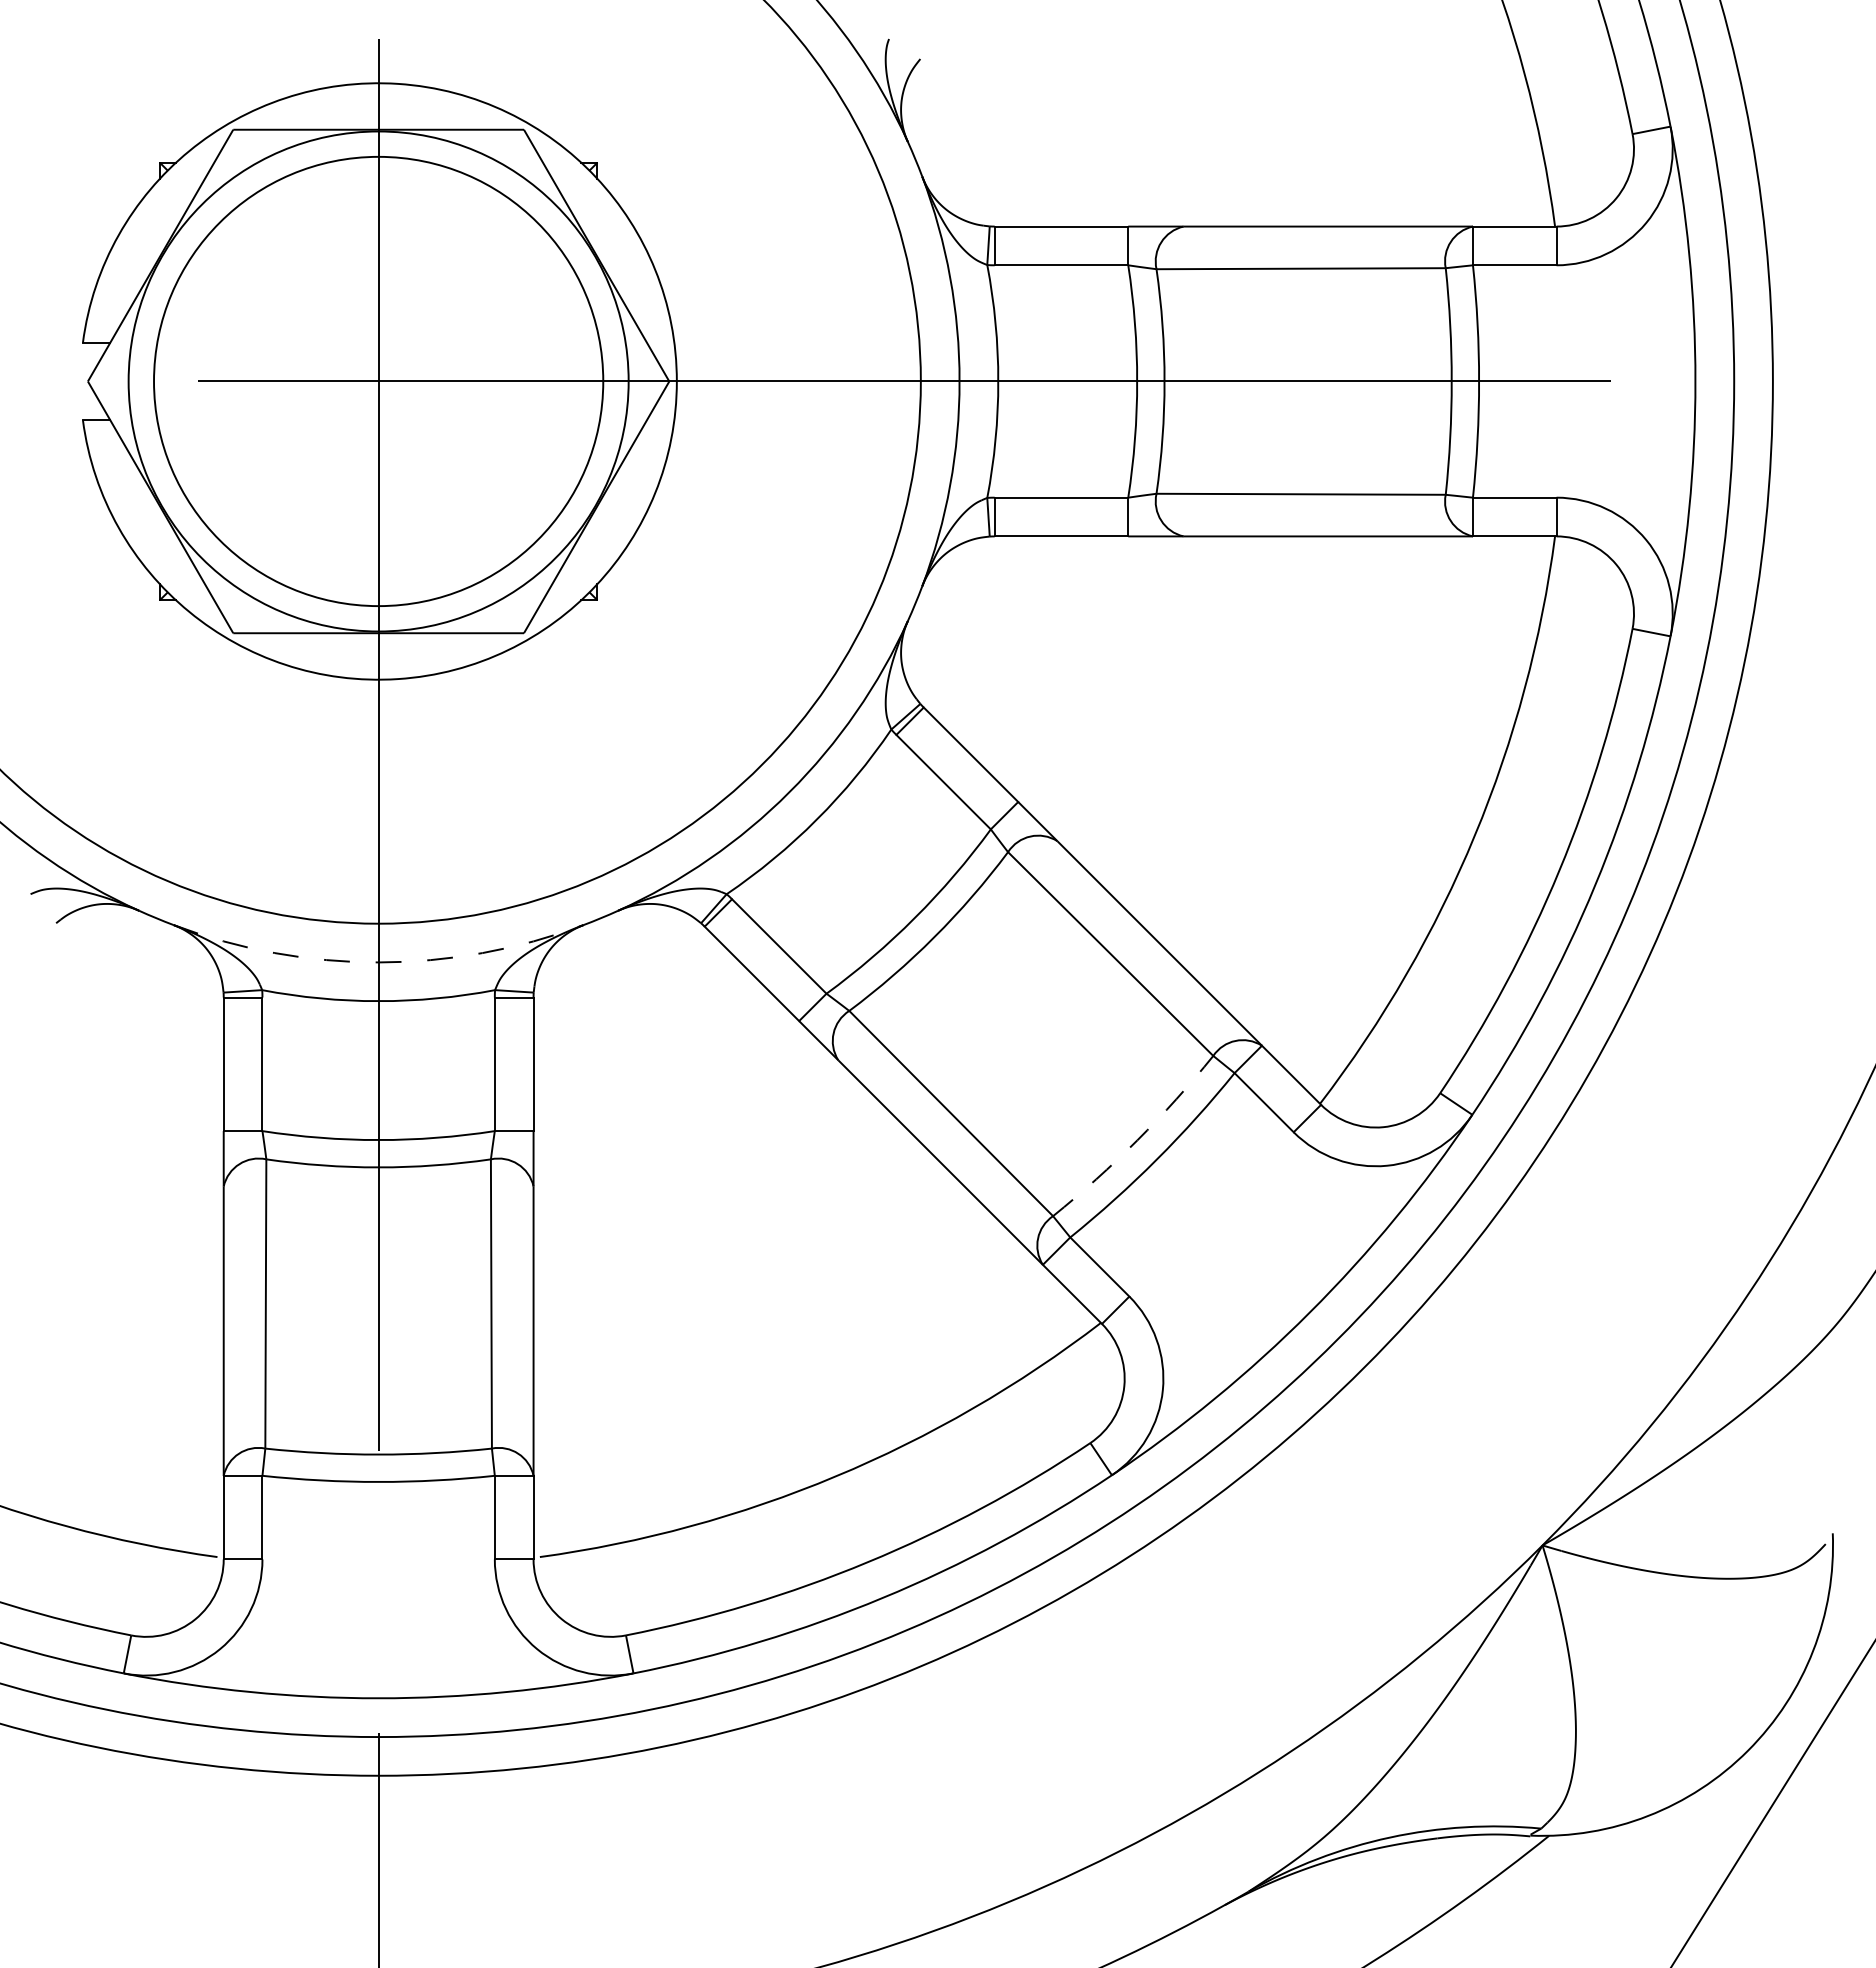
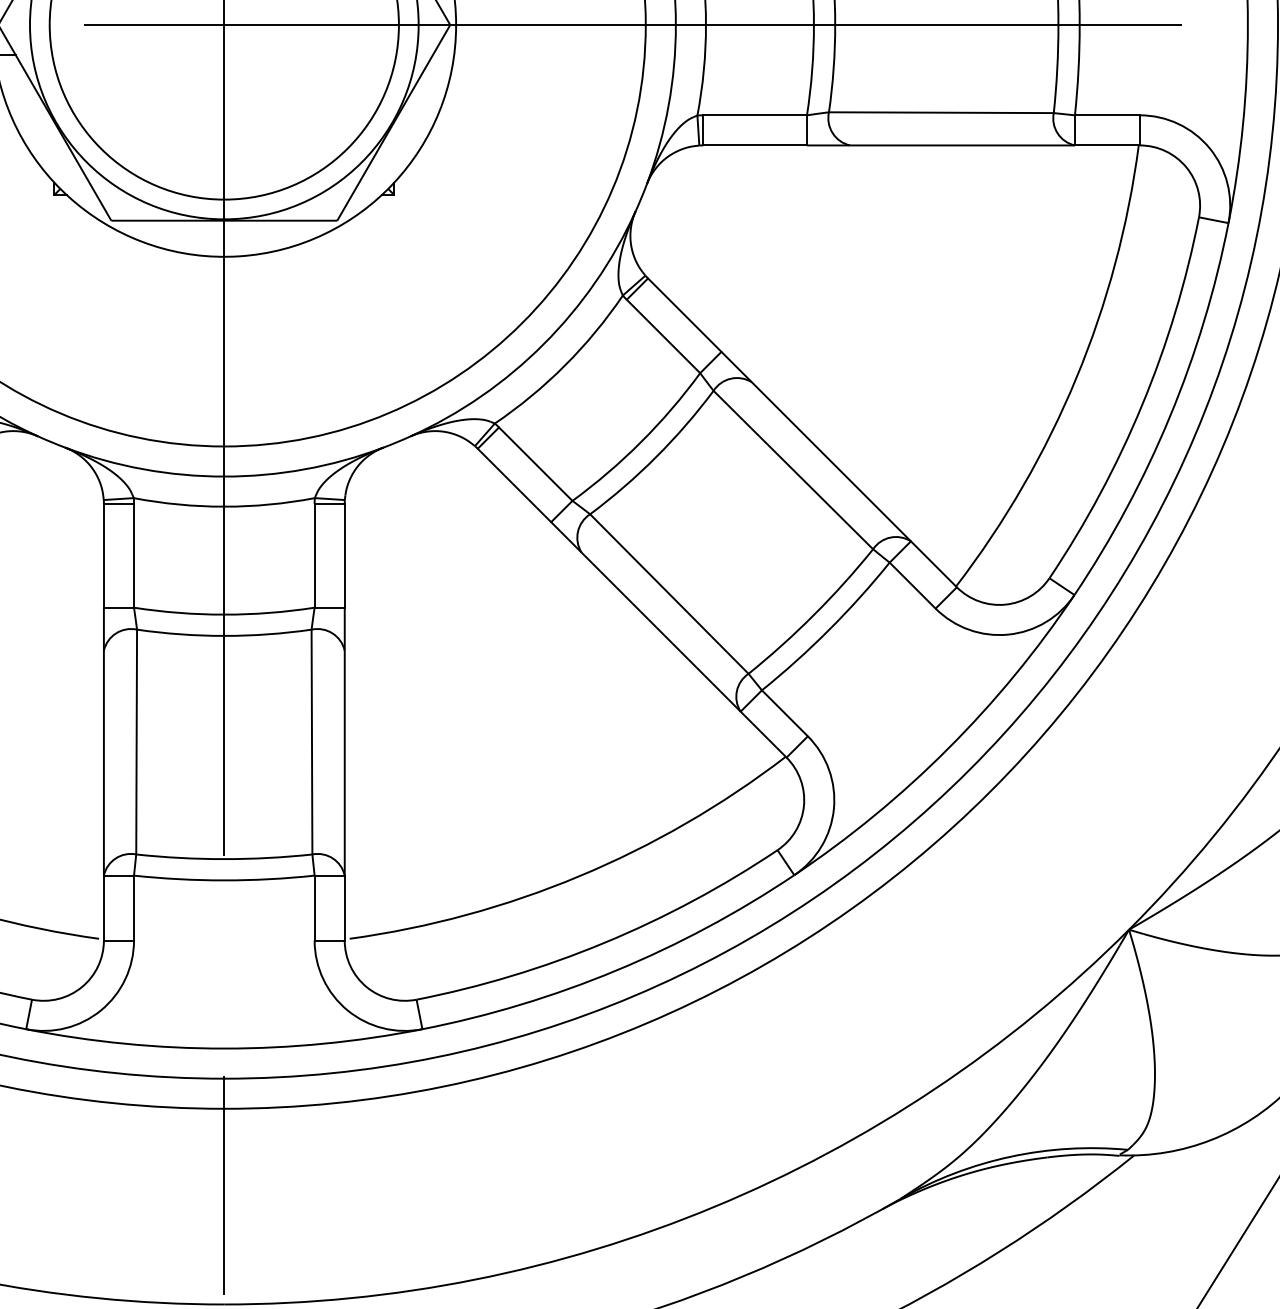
arc: (378, 962) -> (224, 476), dashed -> solid
arc: (1137, 1140) -> (814, 614), dashed -> solid

